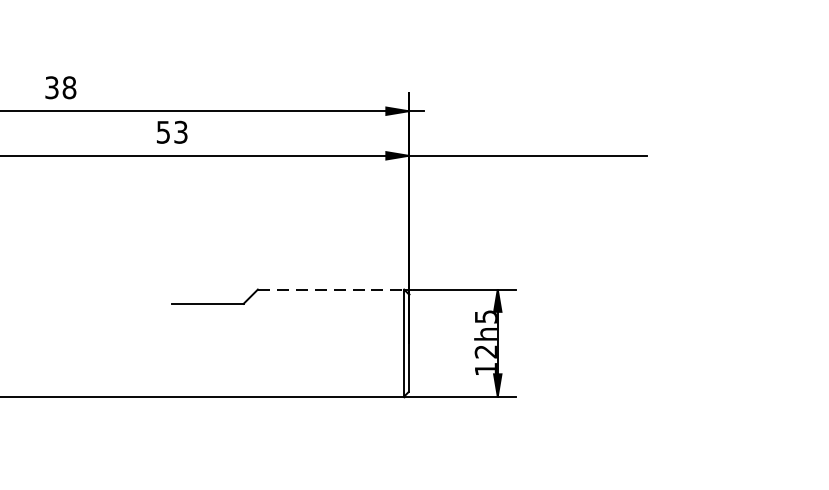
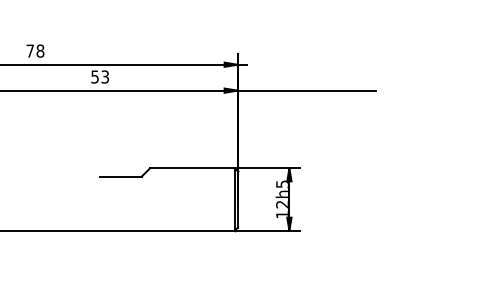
text: (52, 86) -> (30, 50), 38 -> 78
line: (331, 289) -> (192, 168), dashed -> solid

